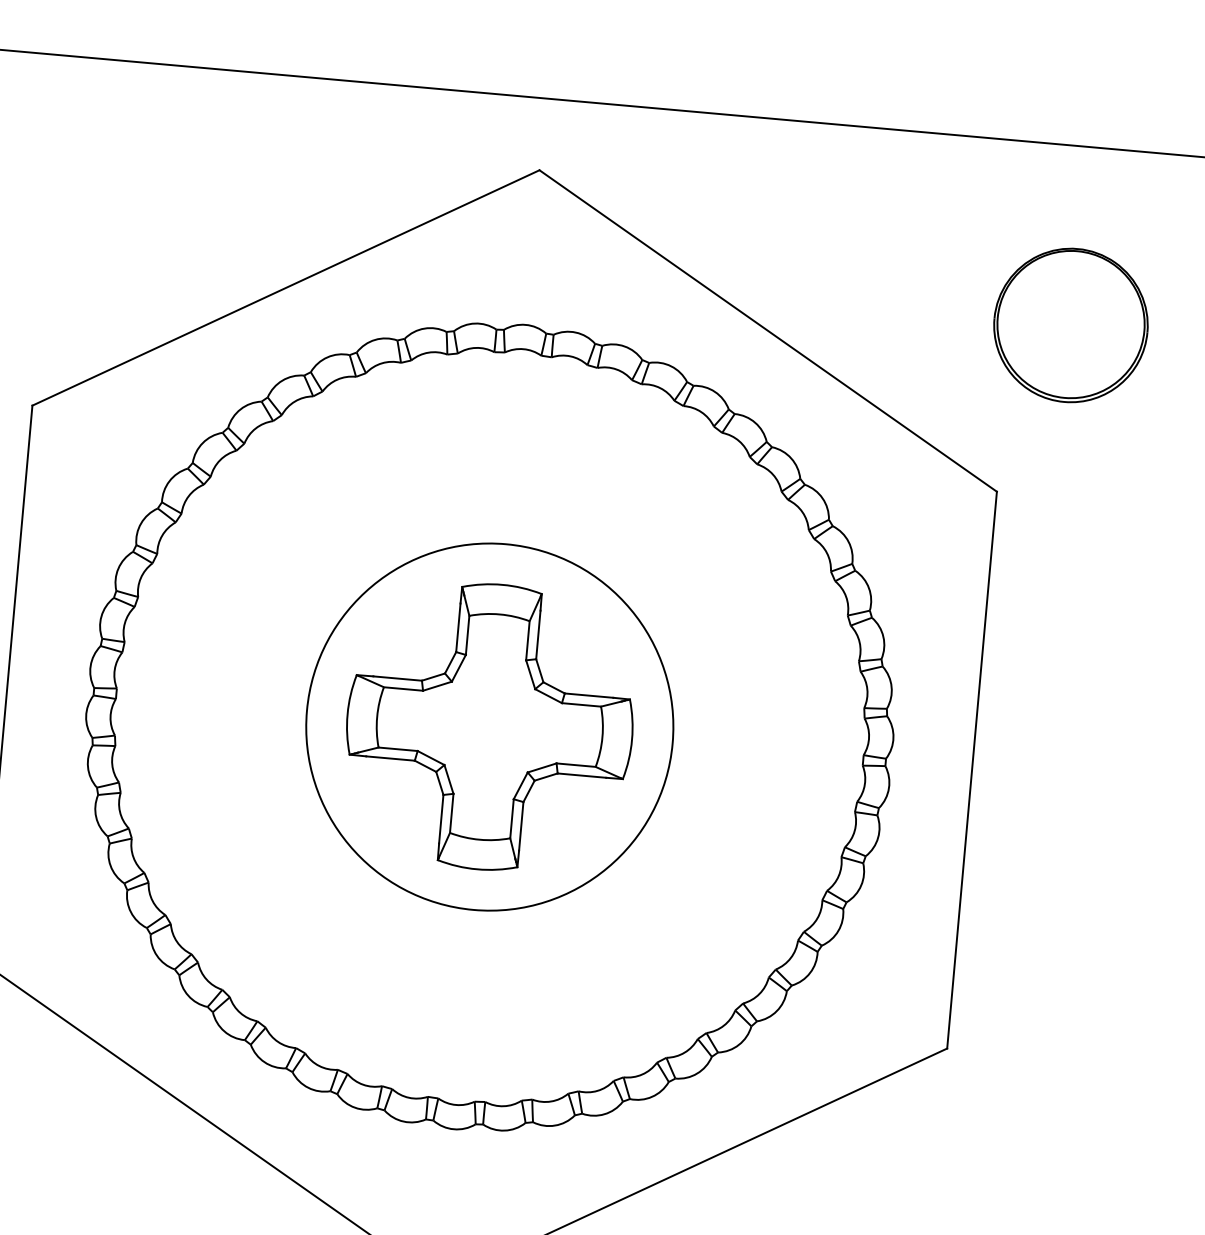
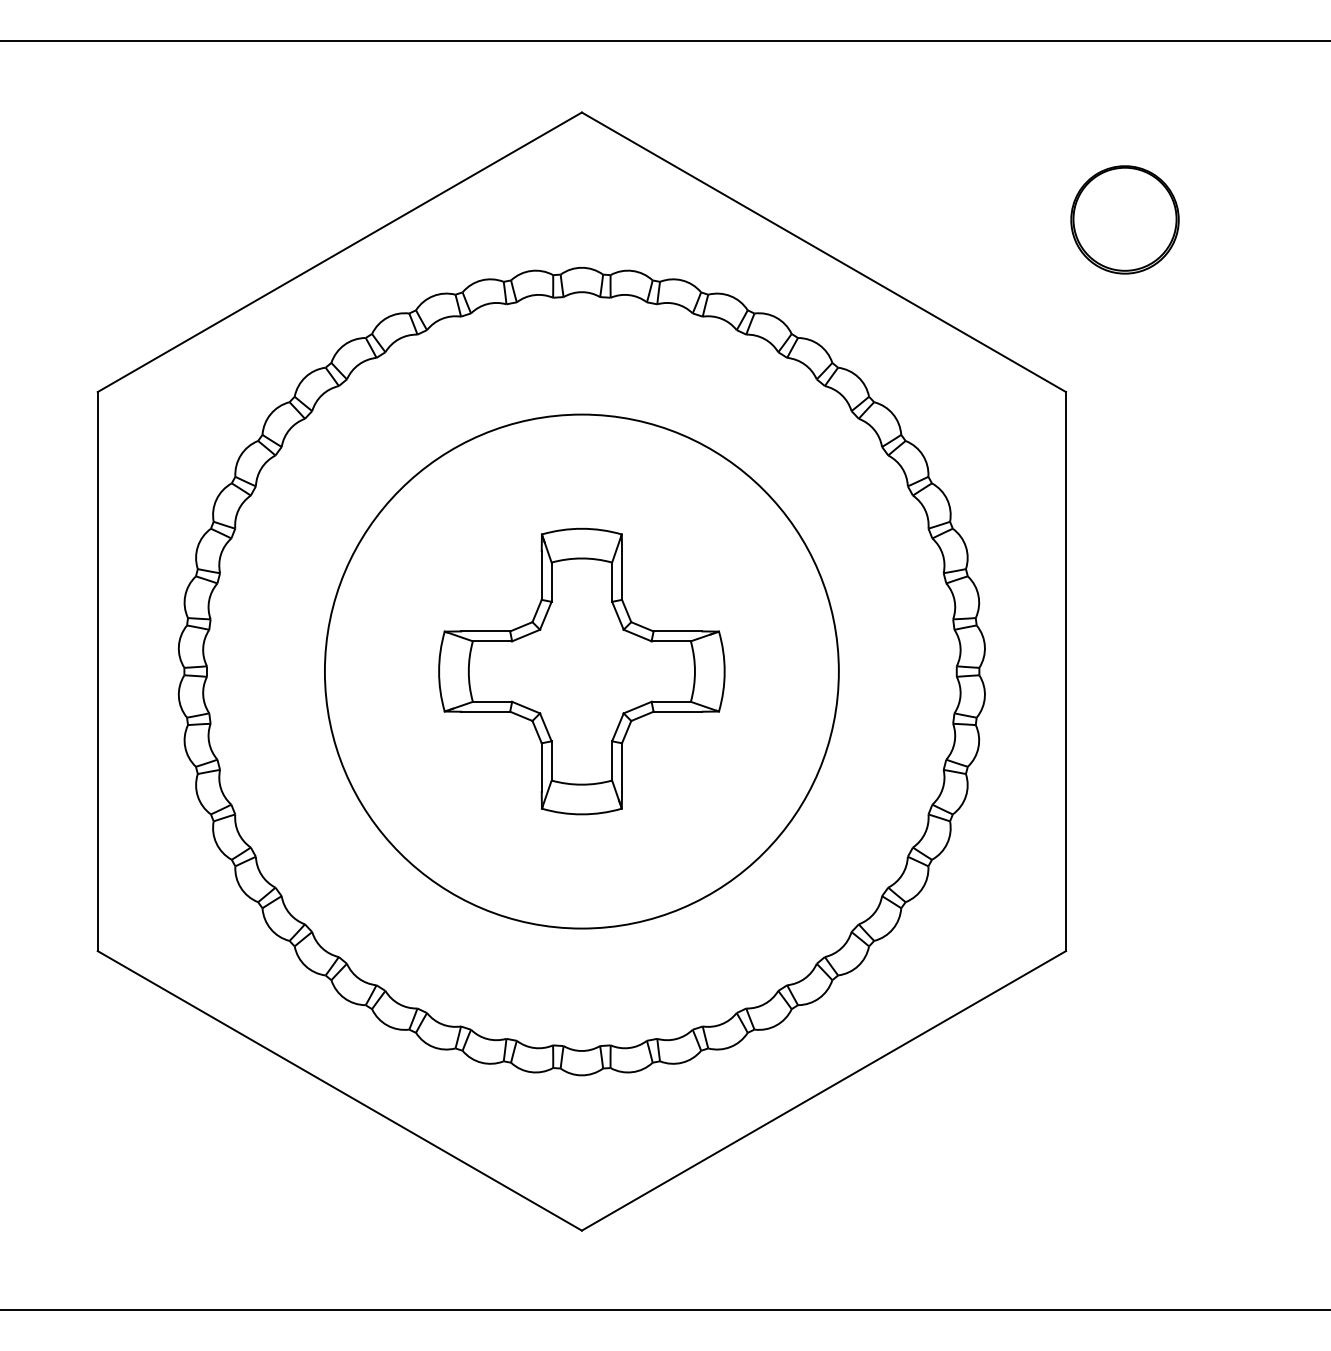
part: (1070, 325) -> (1124, 219), size x0.7
circle: (489, 726) -> (581, 671), size x1.4

